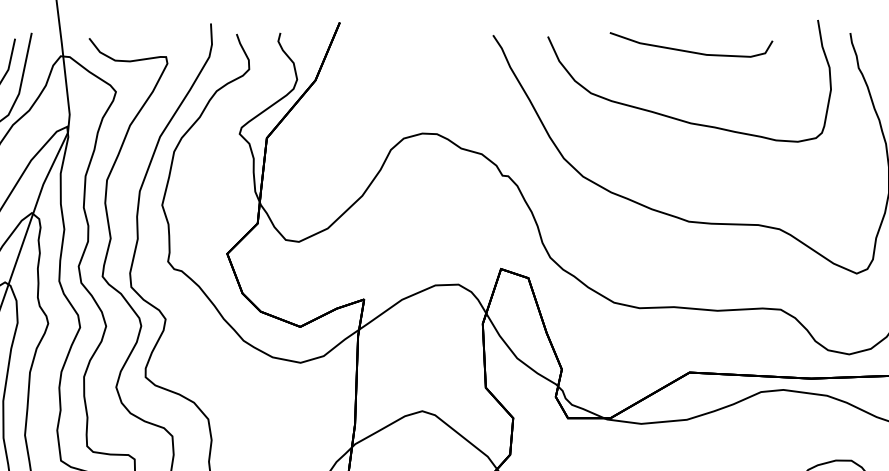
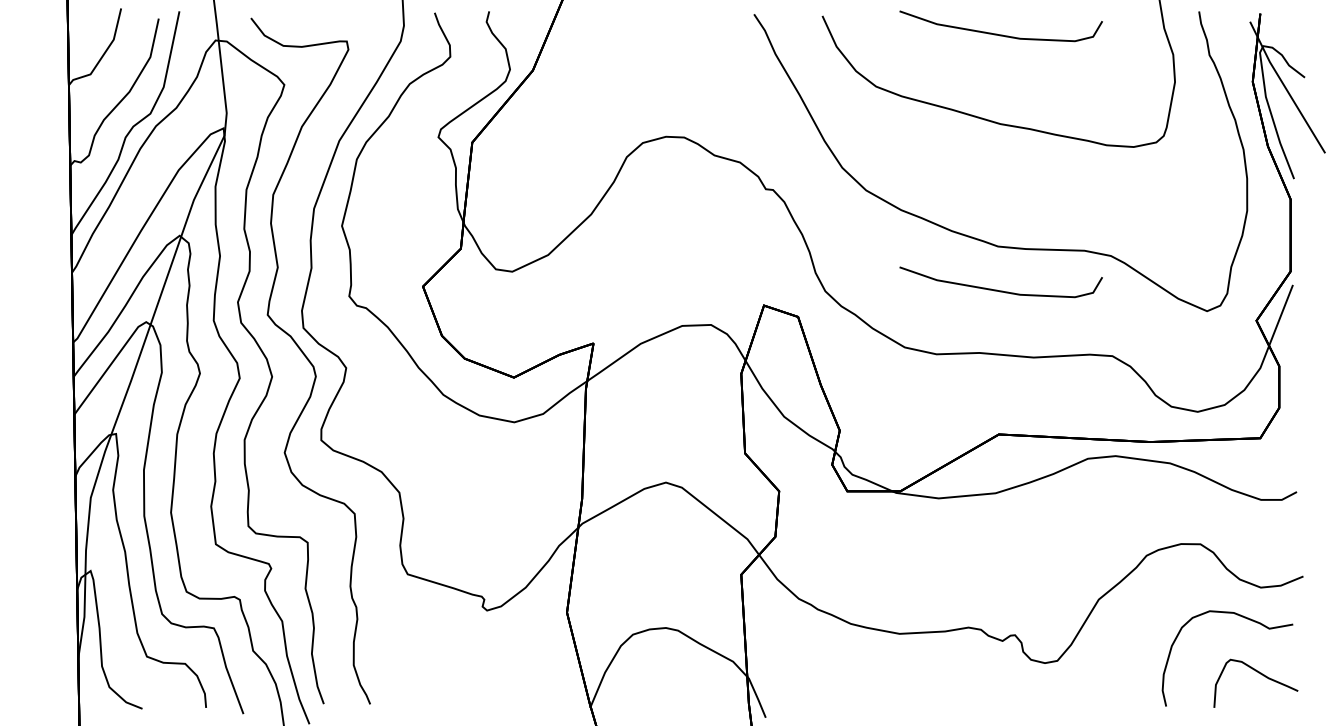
curve: (688, 256) -> (997, 289), added

